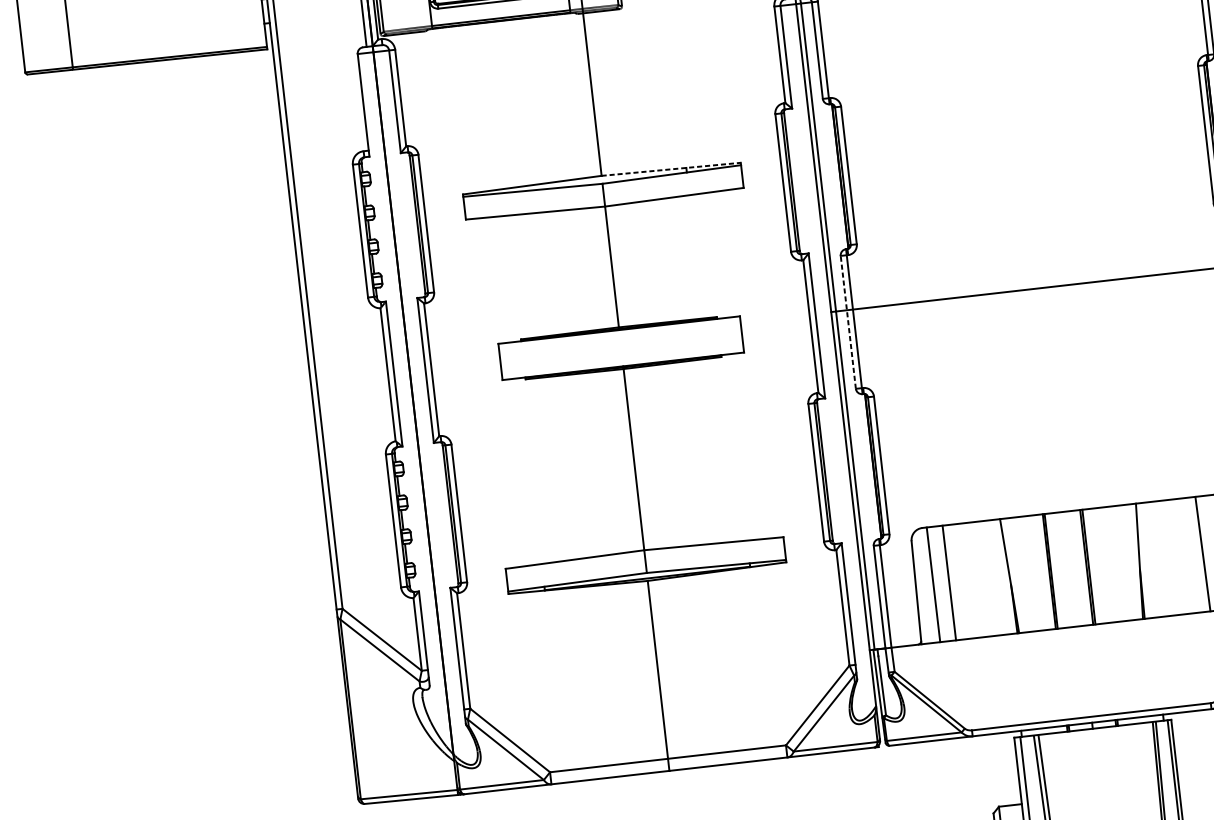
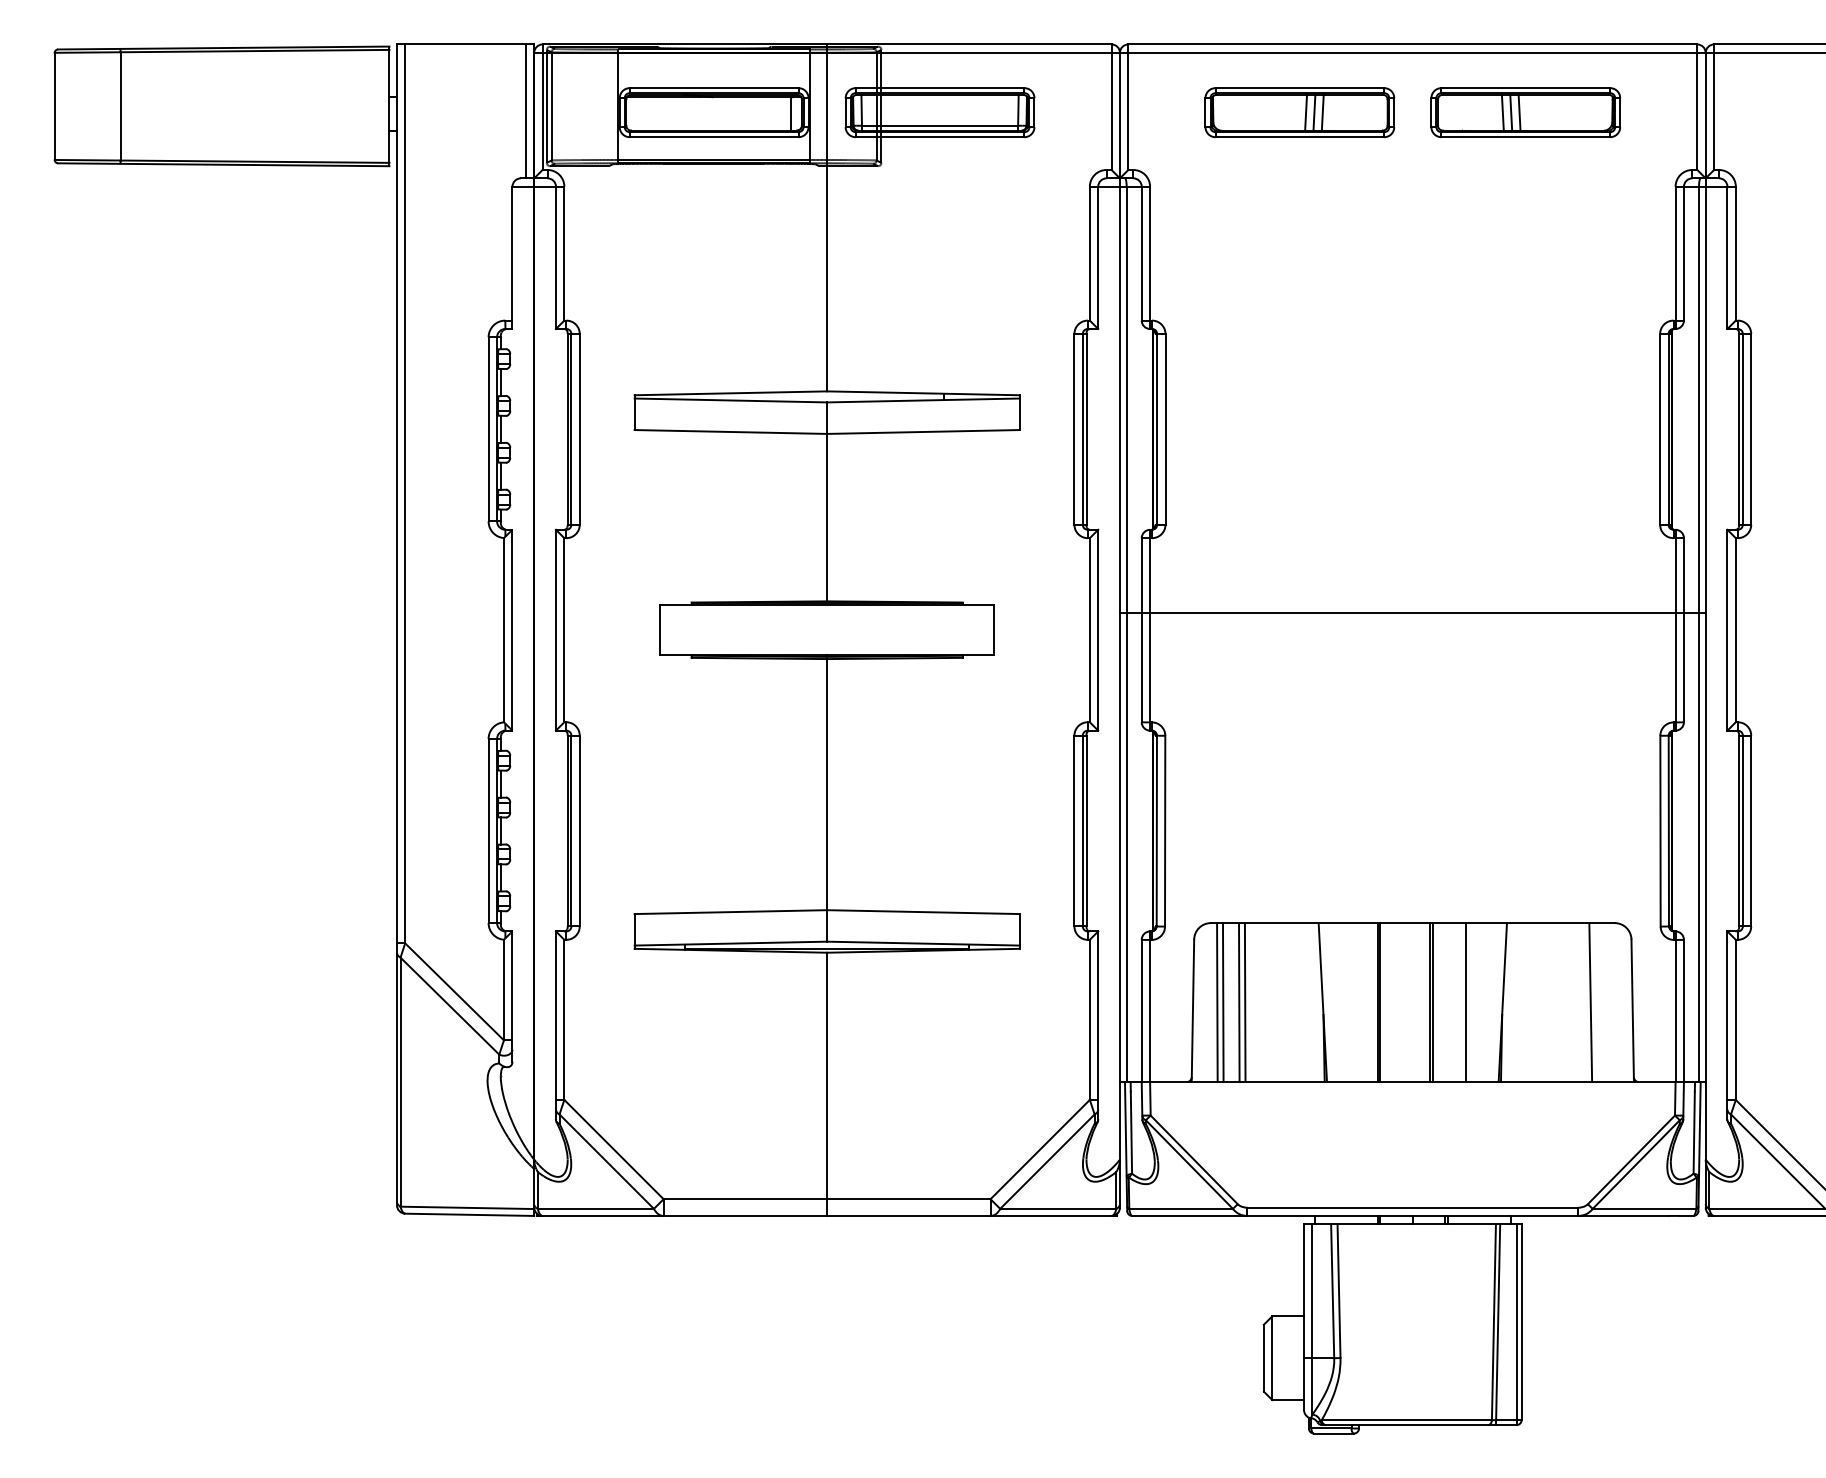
line: (671, 169) -> (923, 393), dashed -> solid
line: (848, 321) -> (1141, 629), dashed -> solid
line: (1113, 564) -> (1466, 1002), added
line: (953, 582) -> (1244, 1002), added
line: (937, 584) -> (1222, 1002), added

